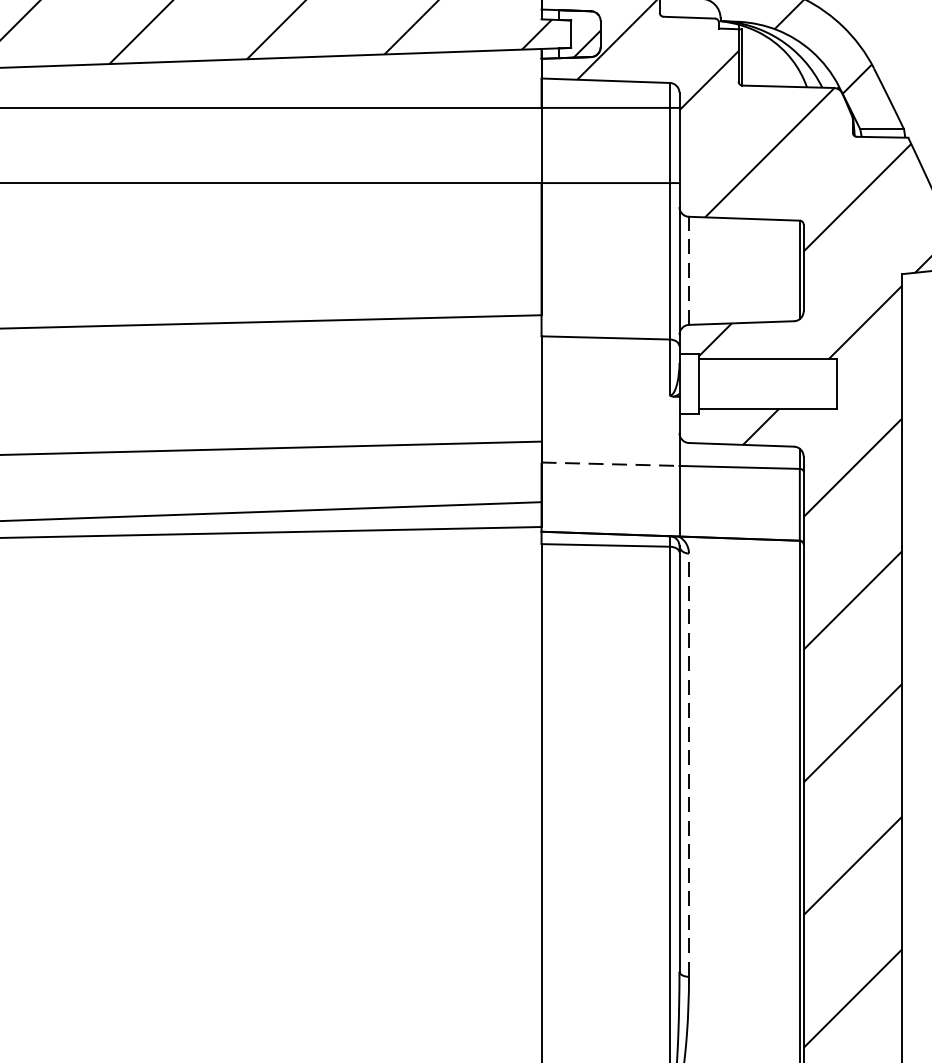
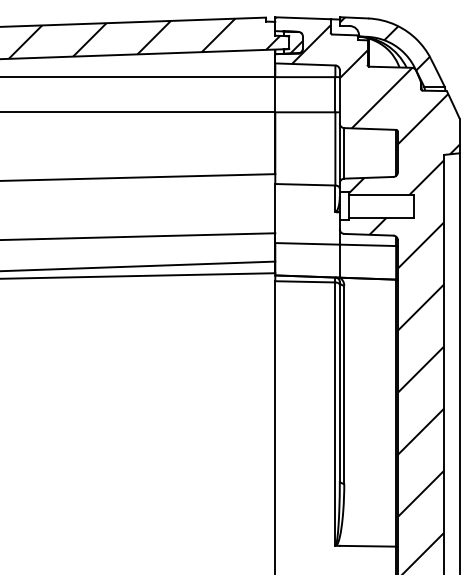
line: (689, 268) -> (344, 152), dashed -> solid
line: (612, 463) -> (308, 243), dashed -> solid
line: (689, 764) -> (344, 384), dashed -> solid

